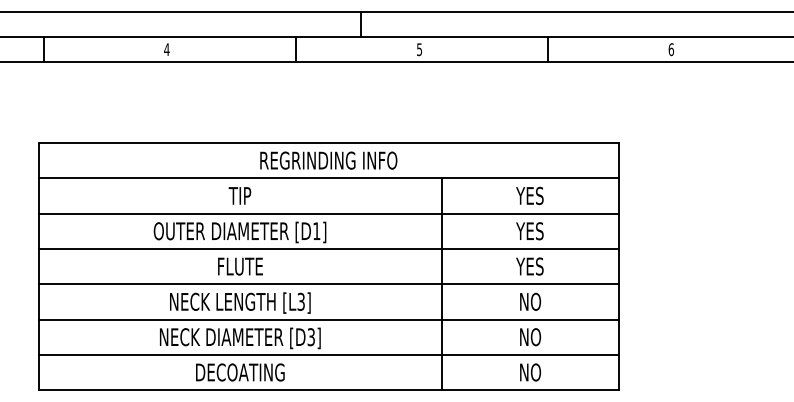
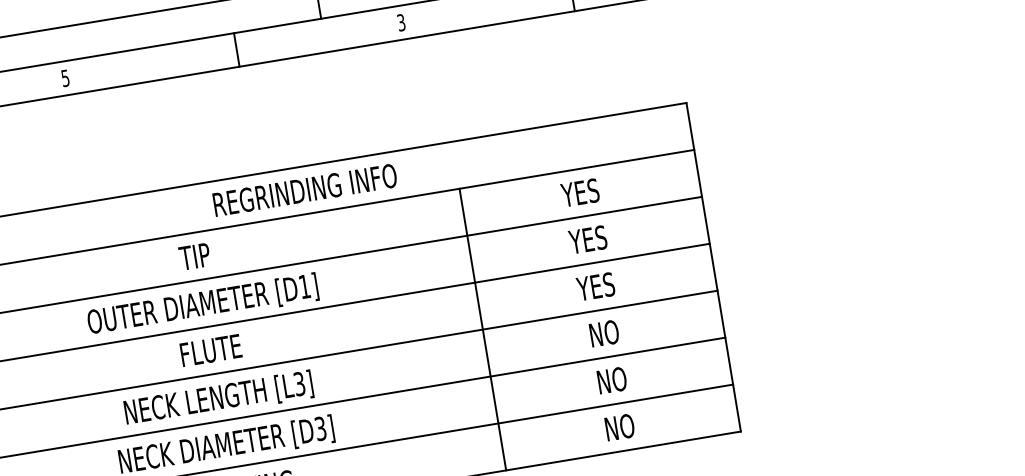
text: (419, 48) -> (401, 21), 5 -> 3
text: (166, 49) -> (64, 78), 4 -> 5

